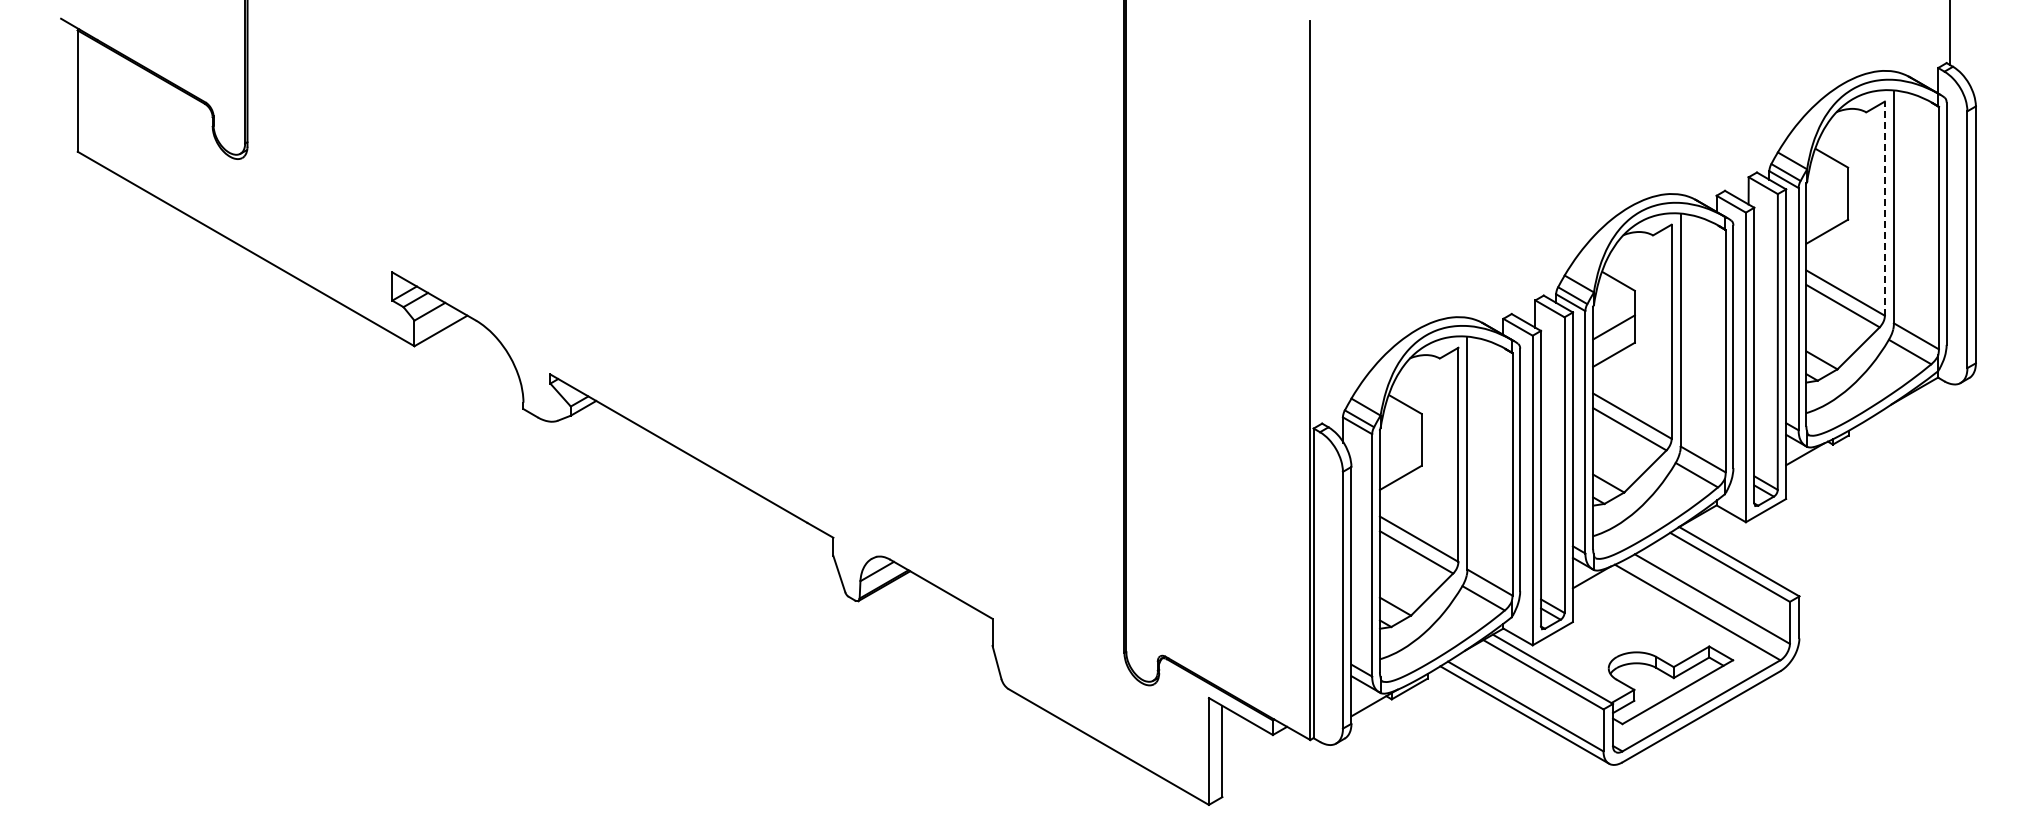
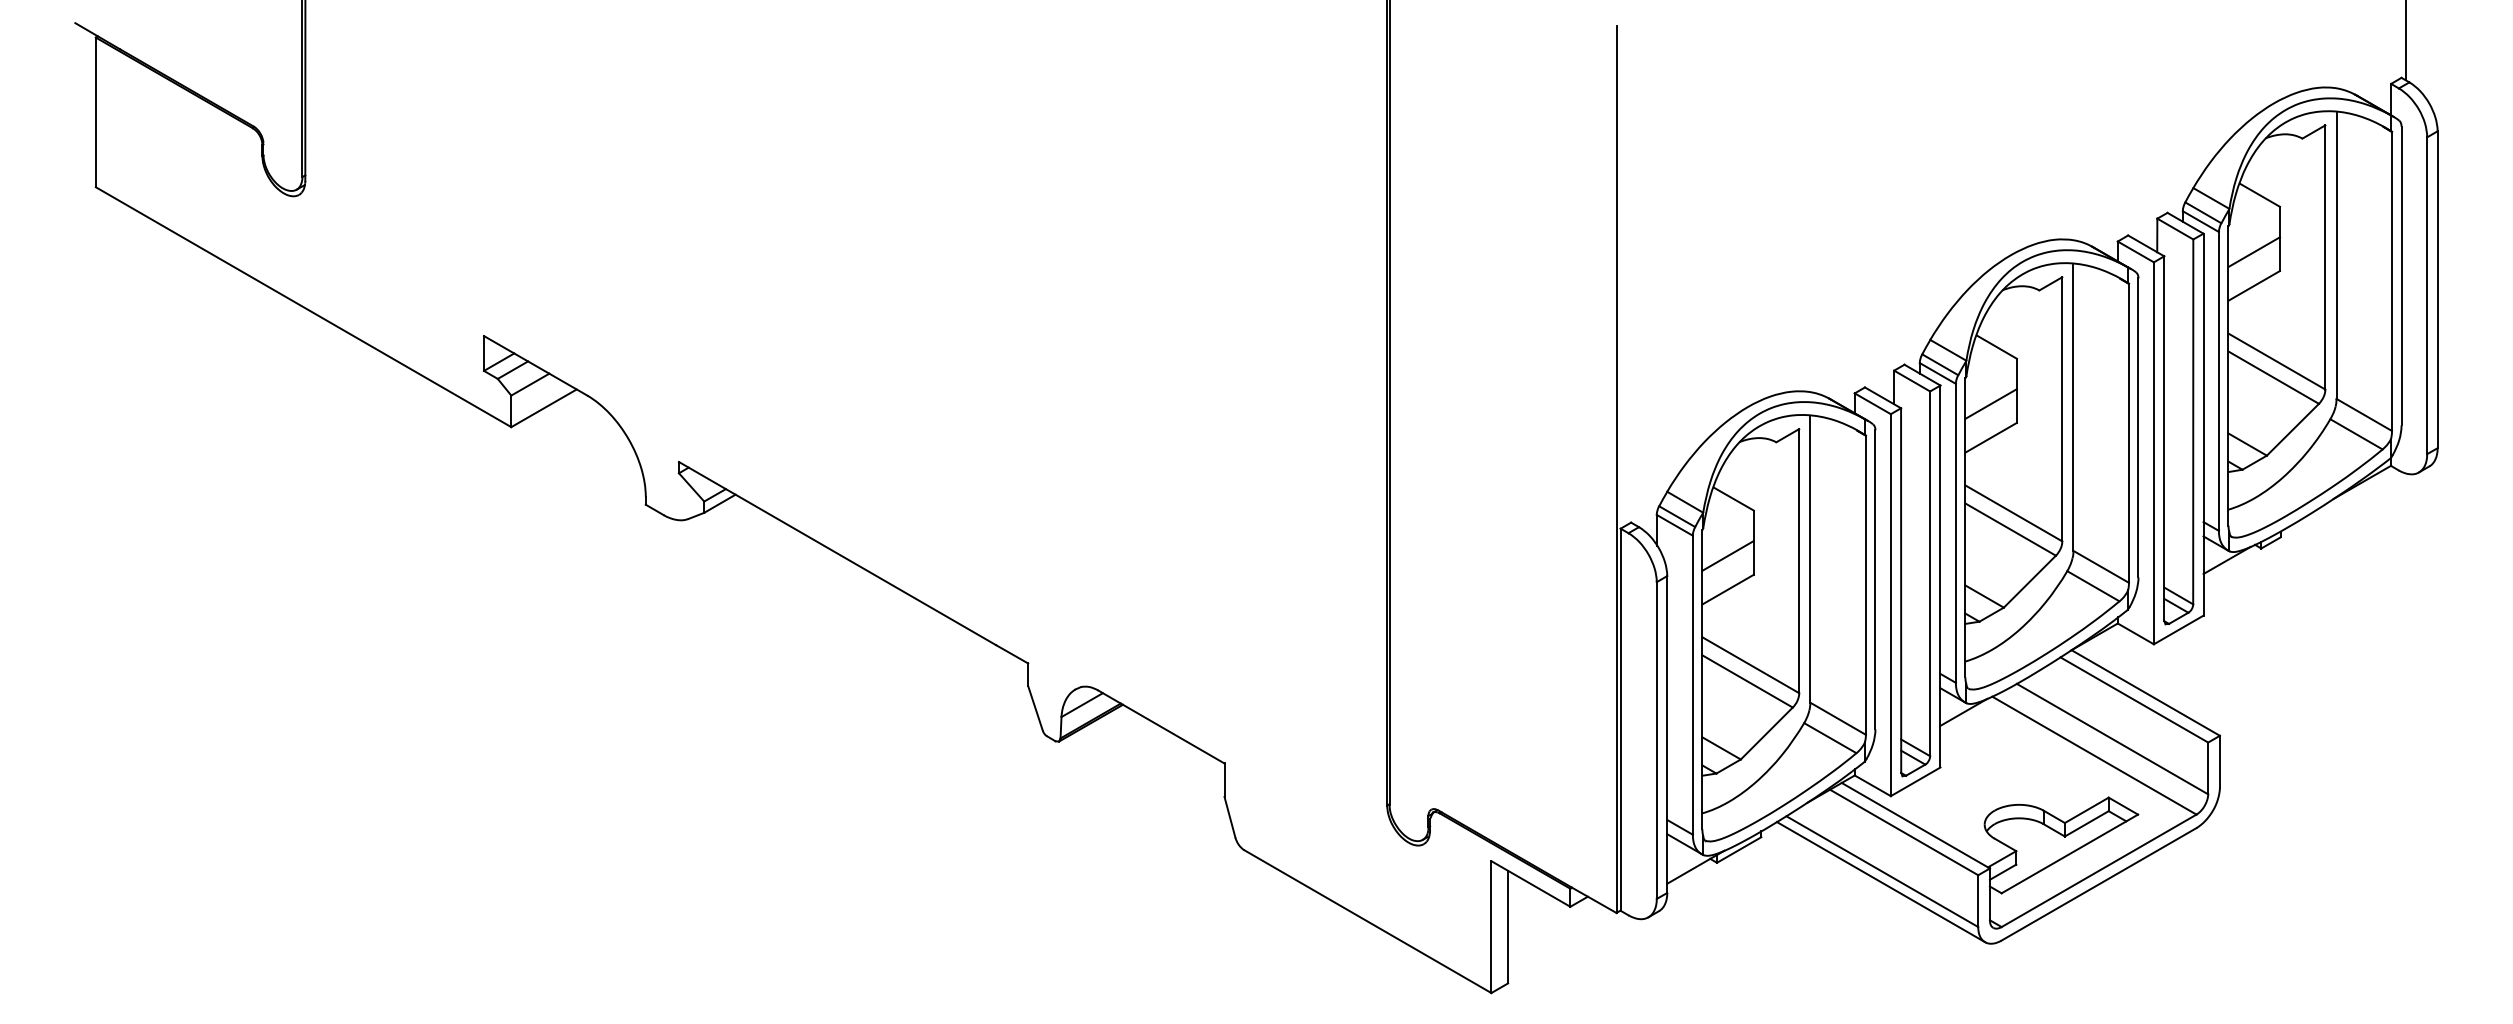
line: (1827, 204) -> (2254, 252), added
line: (1884, 208) -> (2324, 257), dashed -> solid
line: (1400, 450) -> (1727, 555), added

